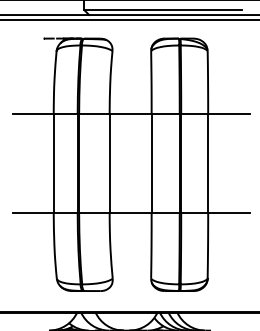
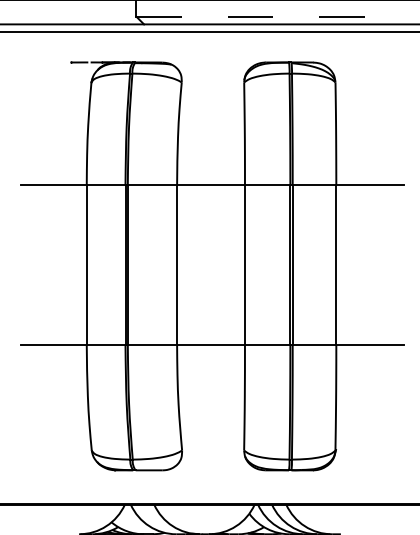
line: (163, 10) -> (264, 17), solid -> dashed

